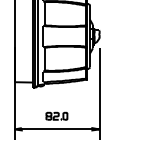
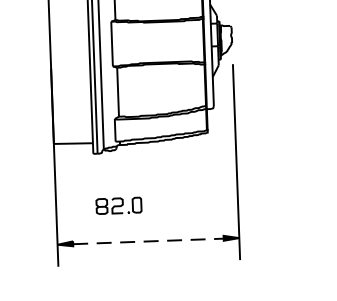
part: (56, 115) -> (118, 204), moved
line: (57, 129) -> (149, 241), solid -> dashed

